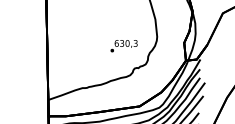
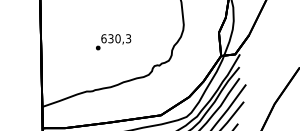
text: (123, 46) -> (112, 42), moved

